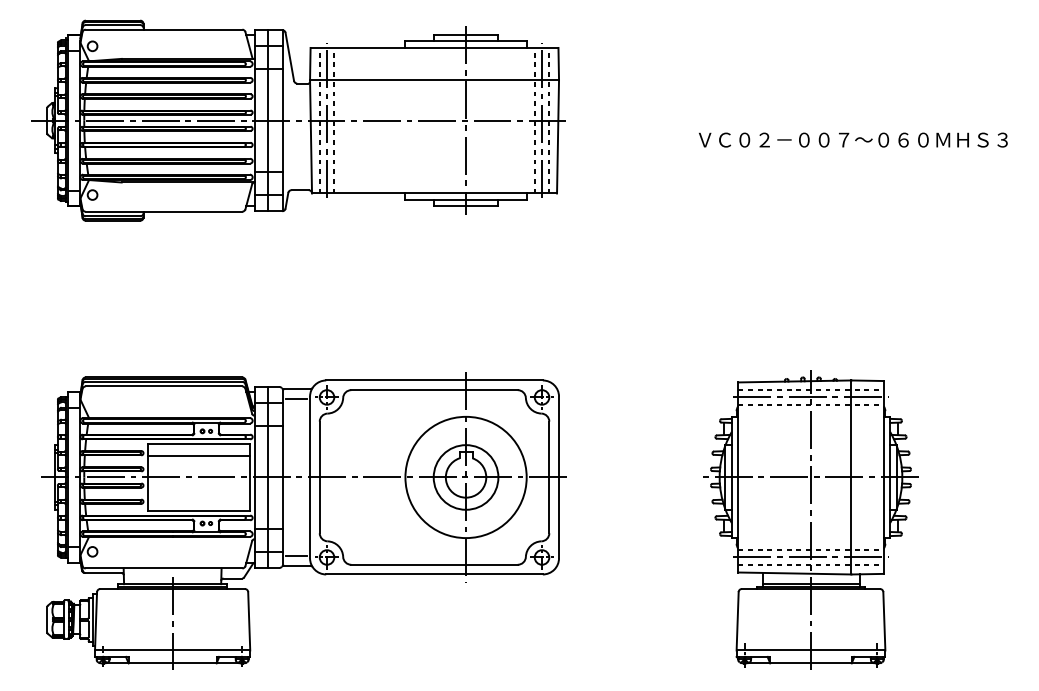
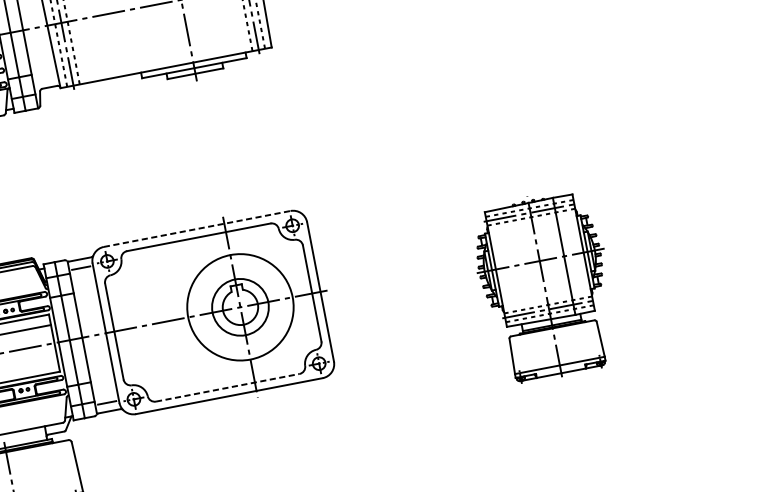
line: (435, 380) -> (198, 228), solid -> dashed
part: (810, 519) -> (544, 286), size x0.7
line: (435, 564) -> (228, 387), solid -> dashed

